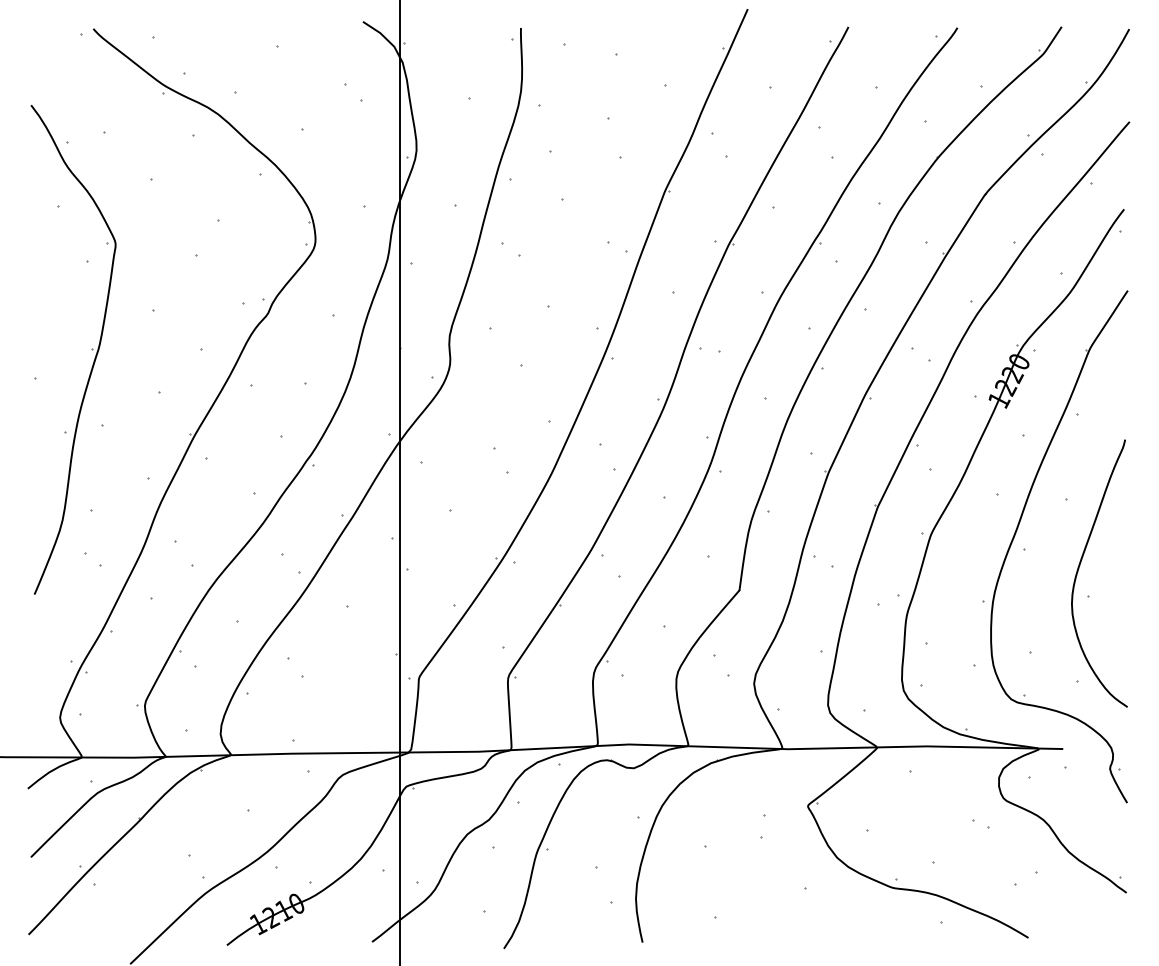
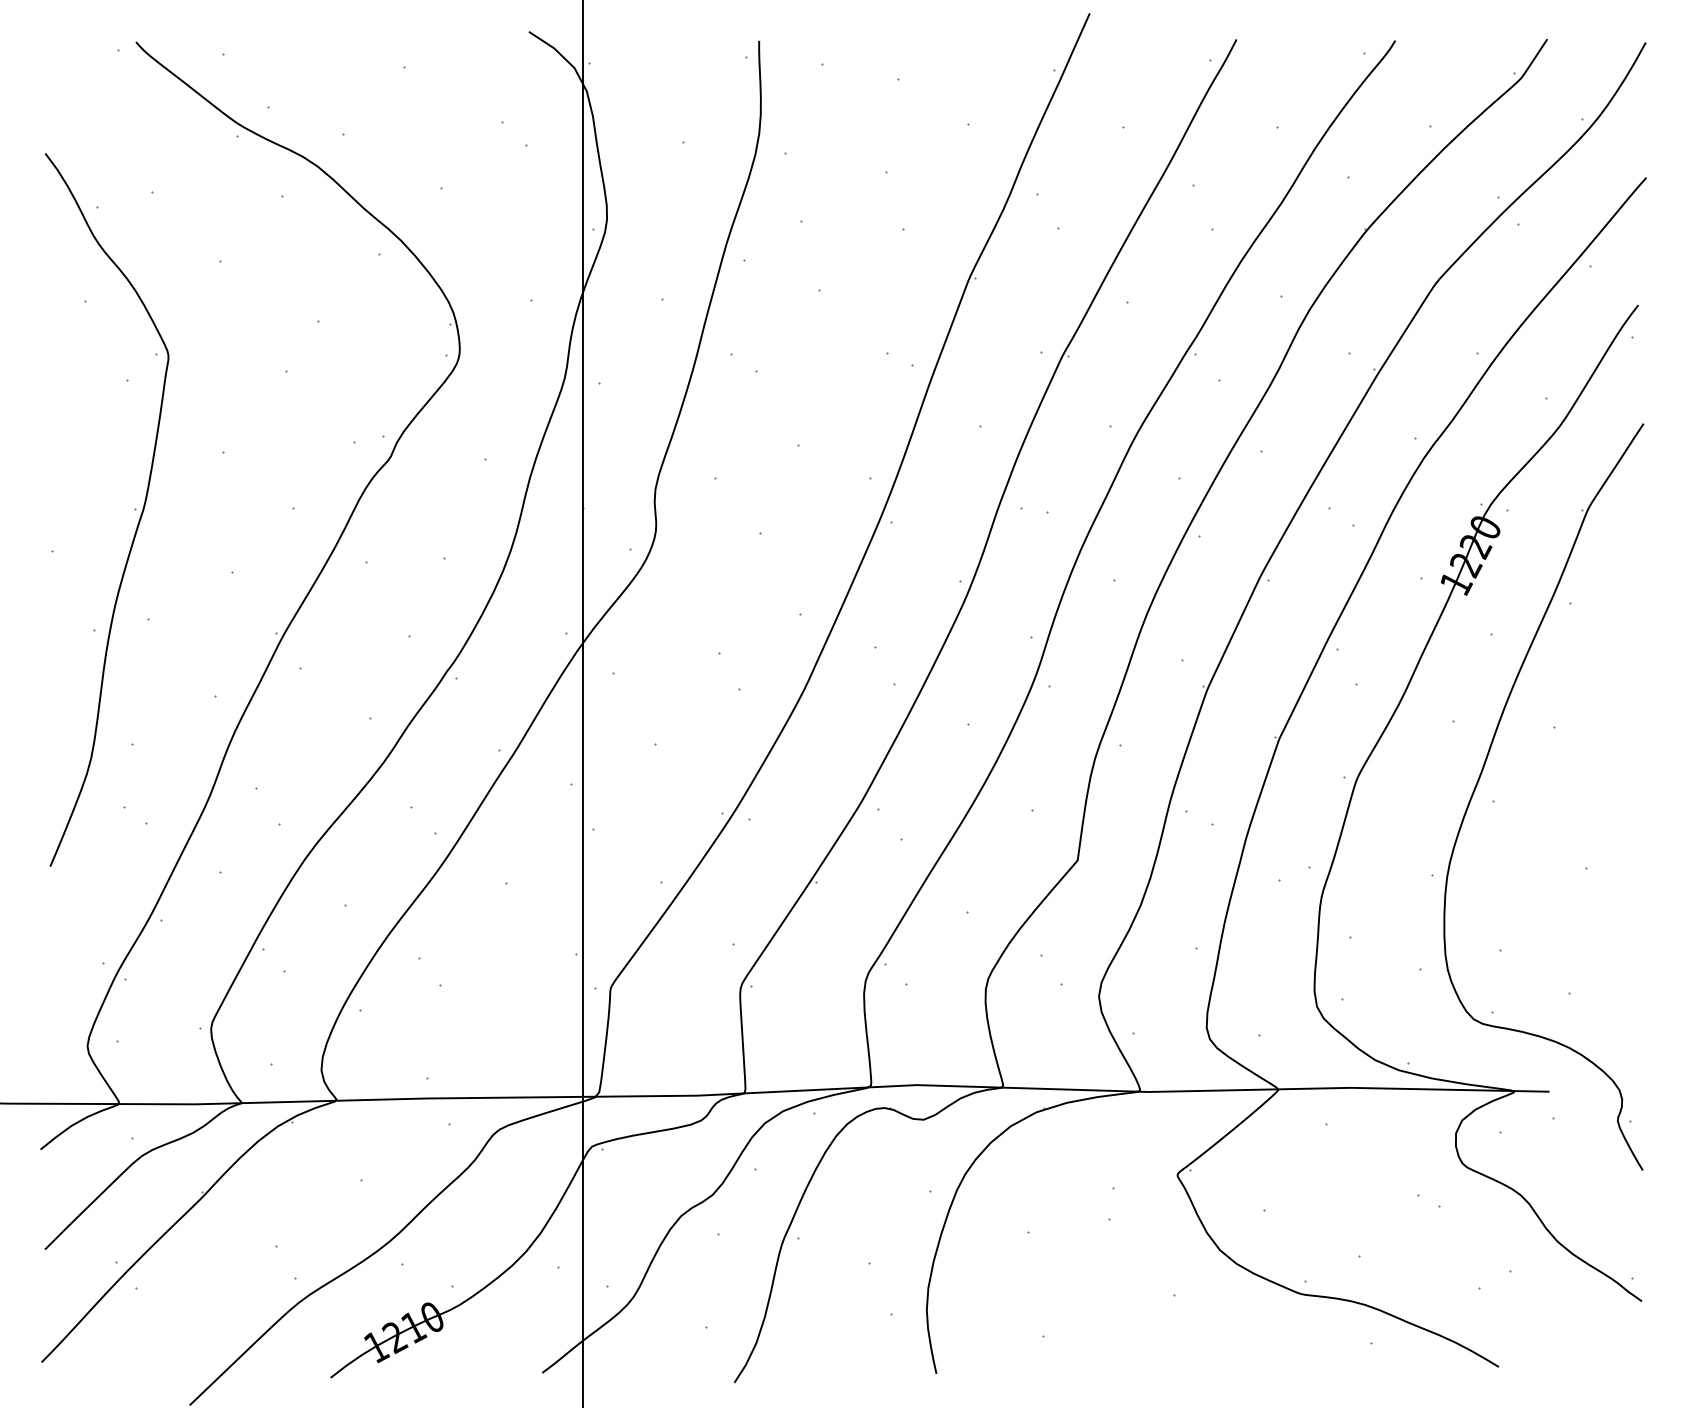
curve: (1080, 565) -> (1574, 824), removed

